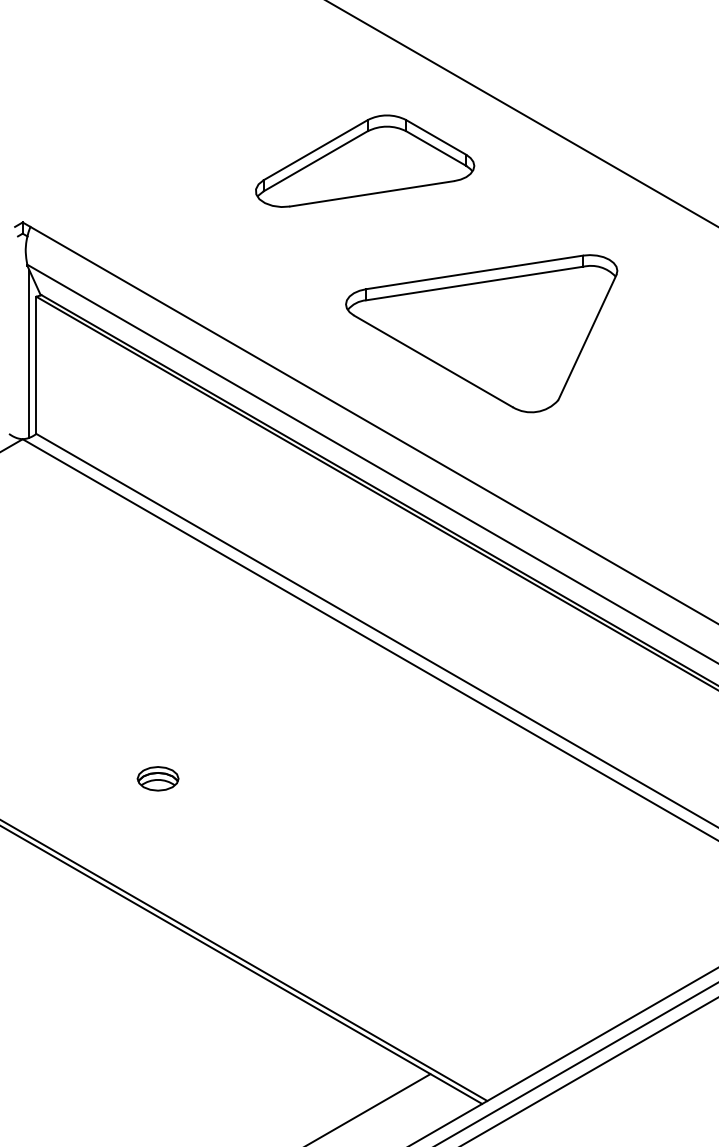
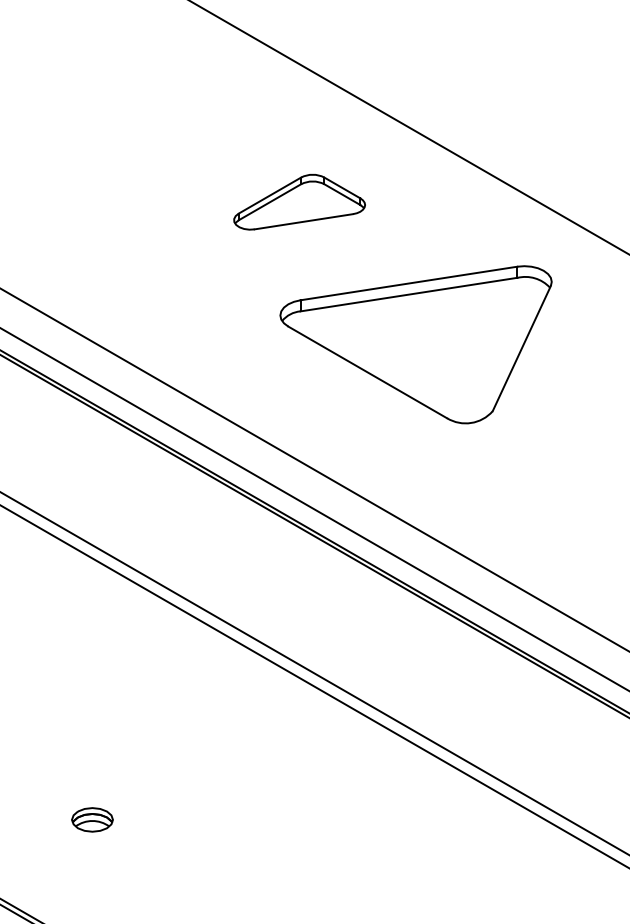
part: (365, 160) -> (299, 201), size x0.6
part: (481, 333) -> (415, 344), moved

